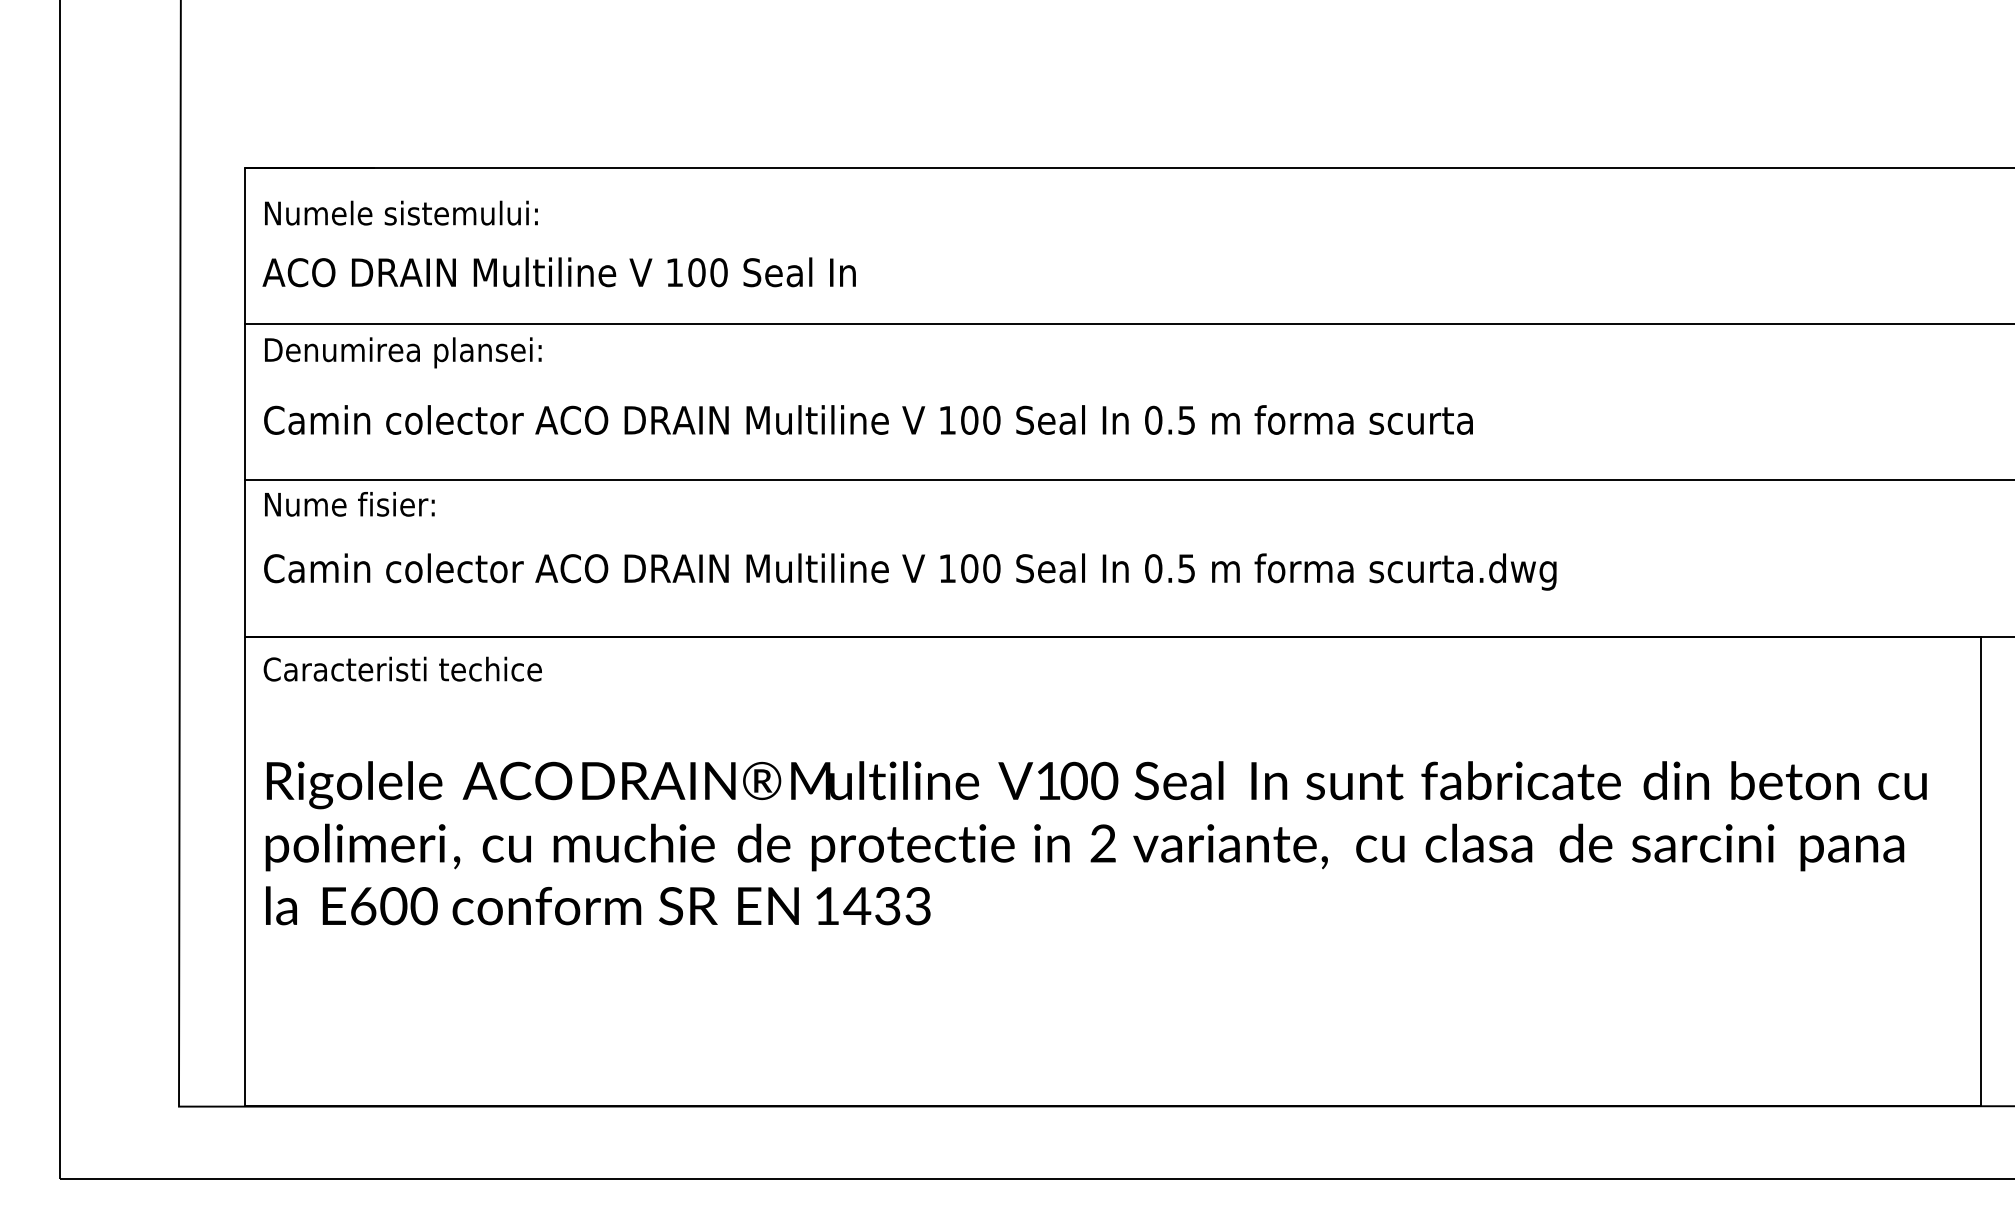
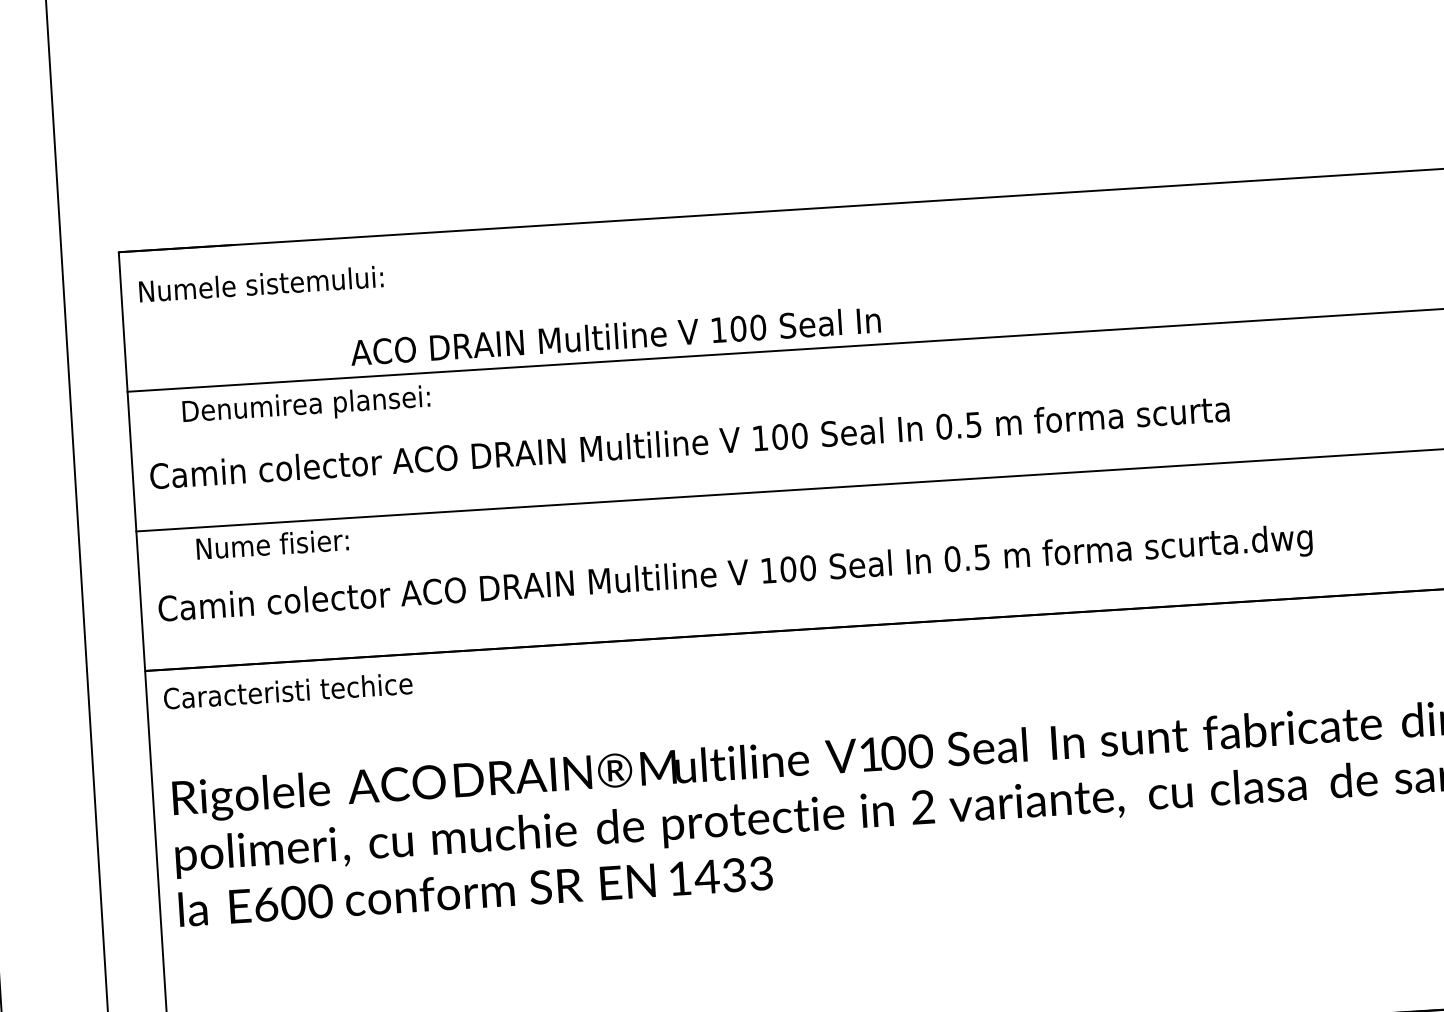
text: (558, 272) -> (614, 336), moved
text: (403, 352) -> (306, 406), moved
text: (349, 504) -> (272, 544), moved

